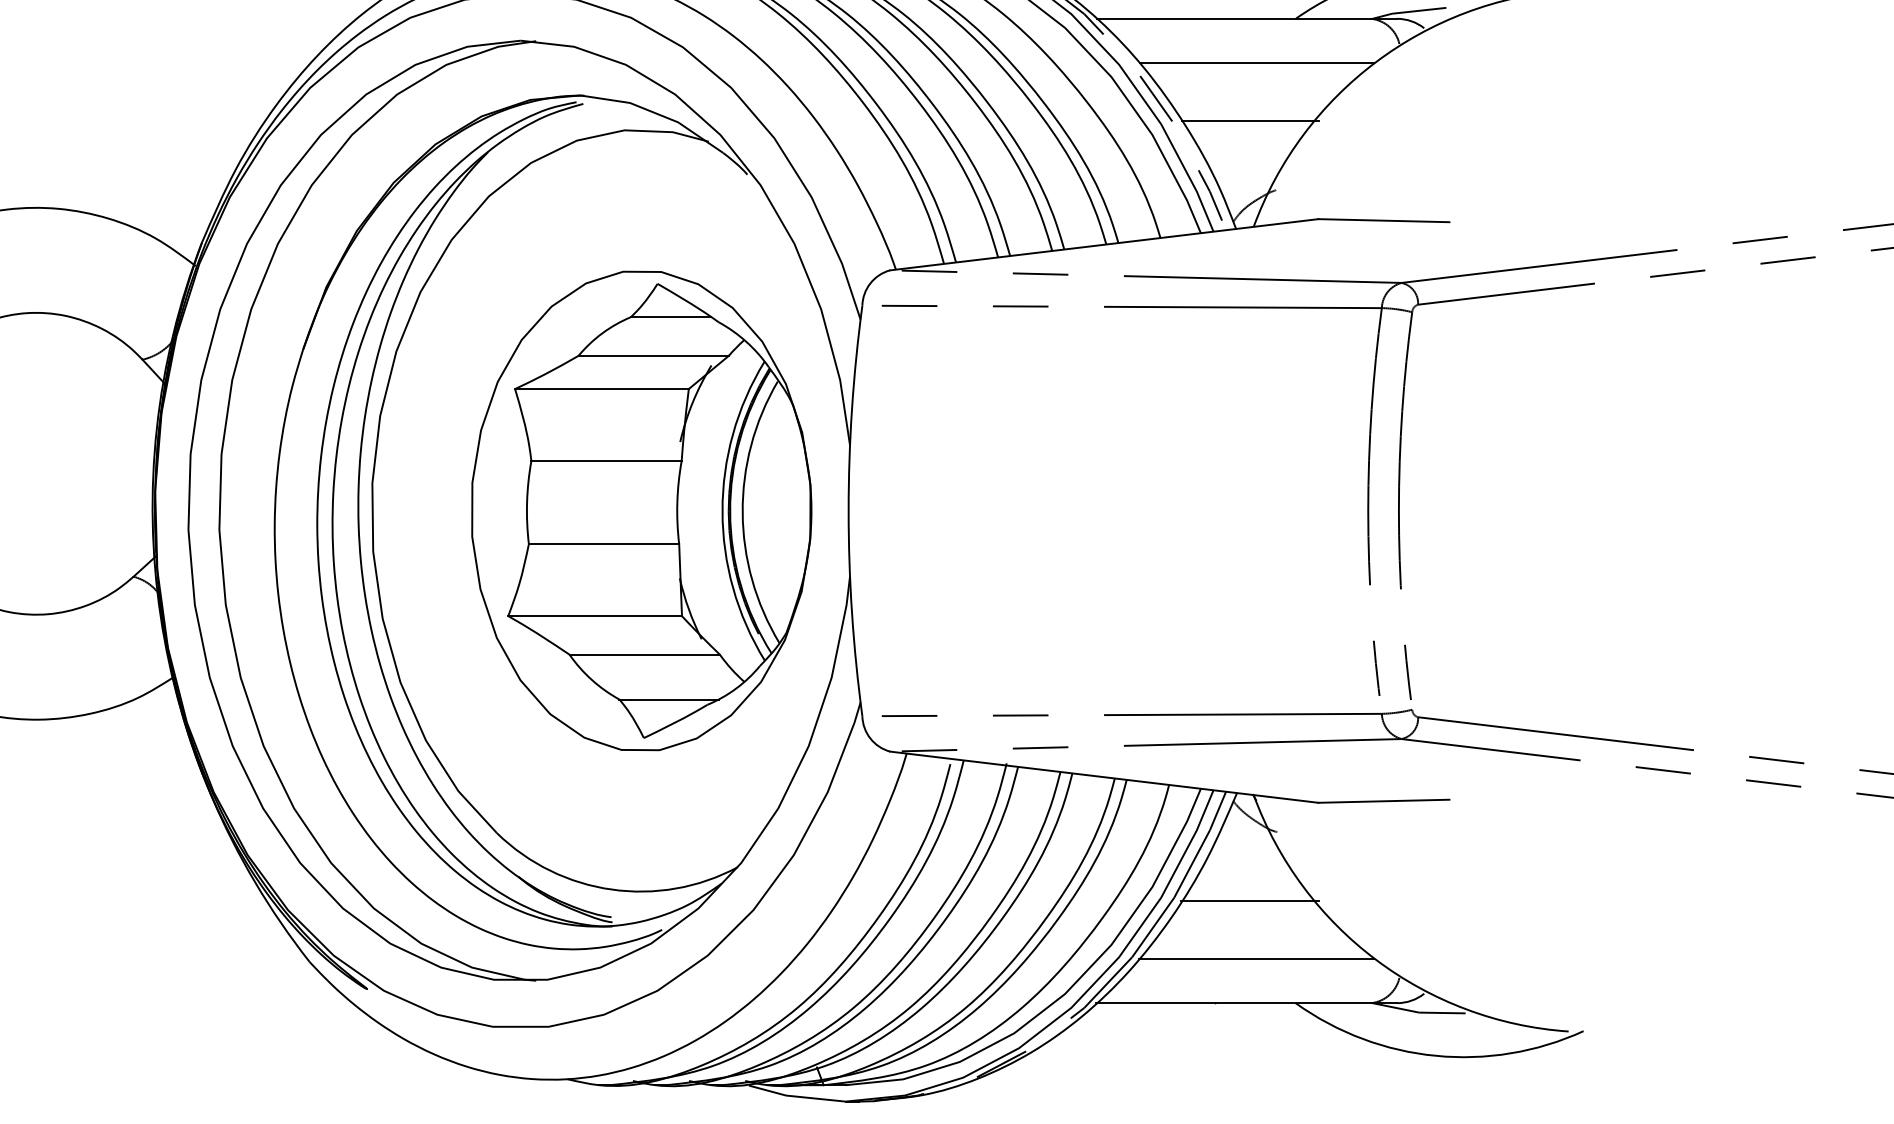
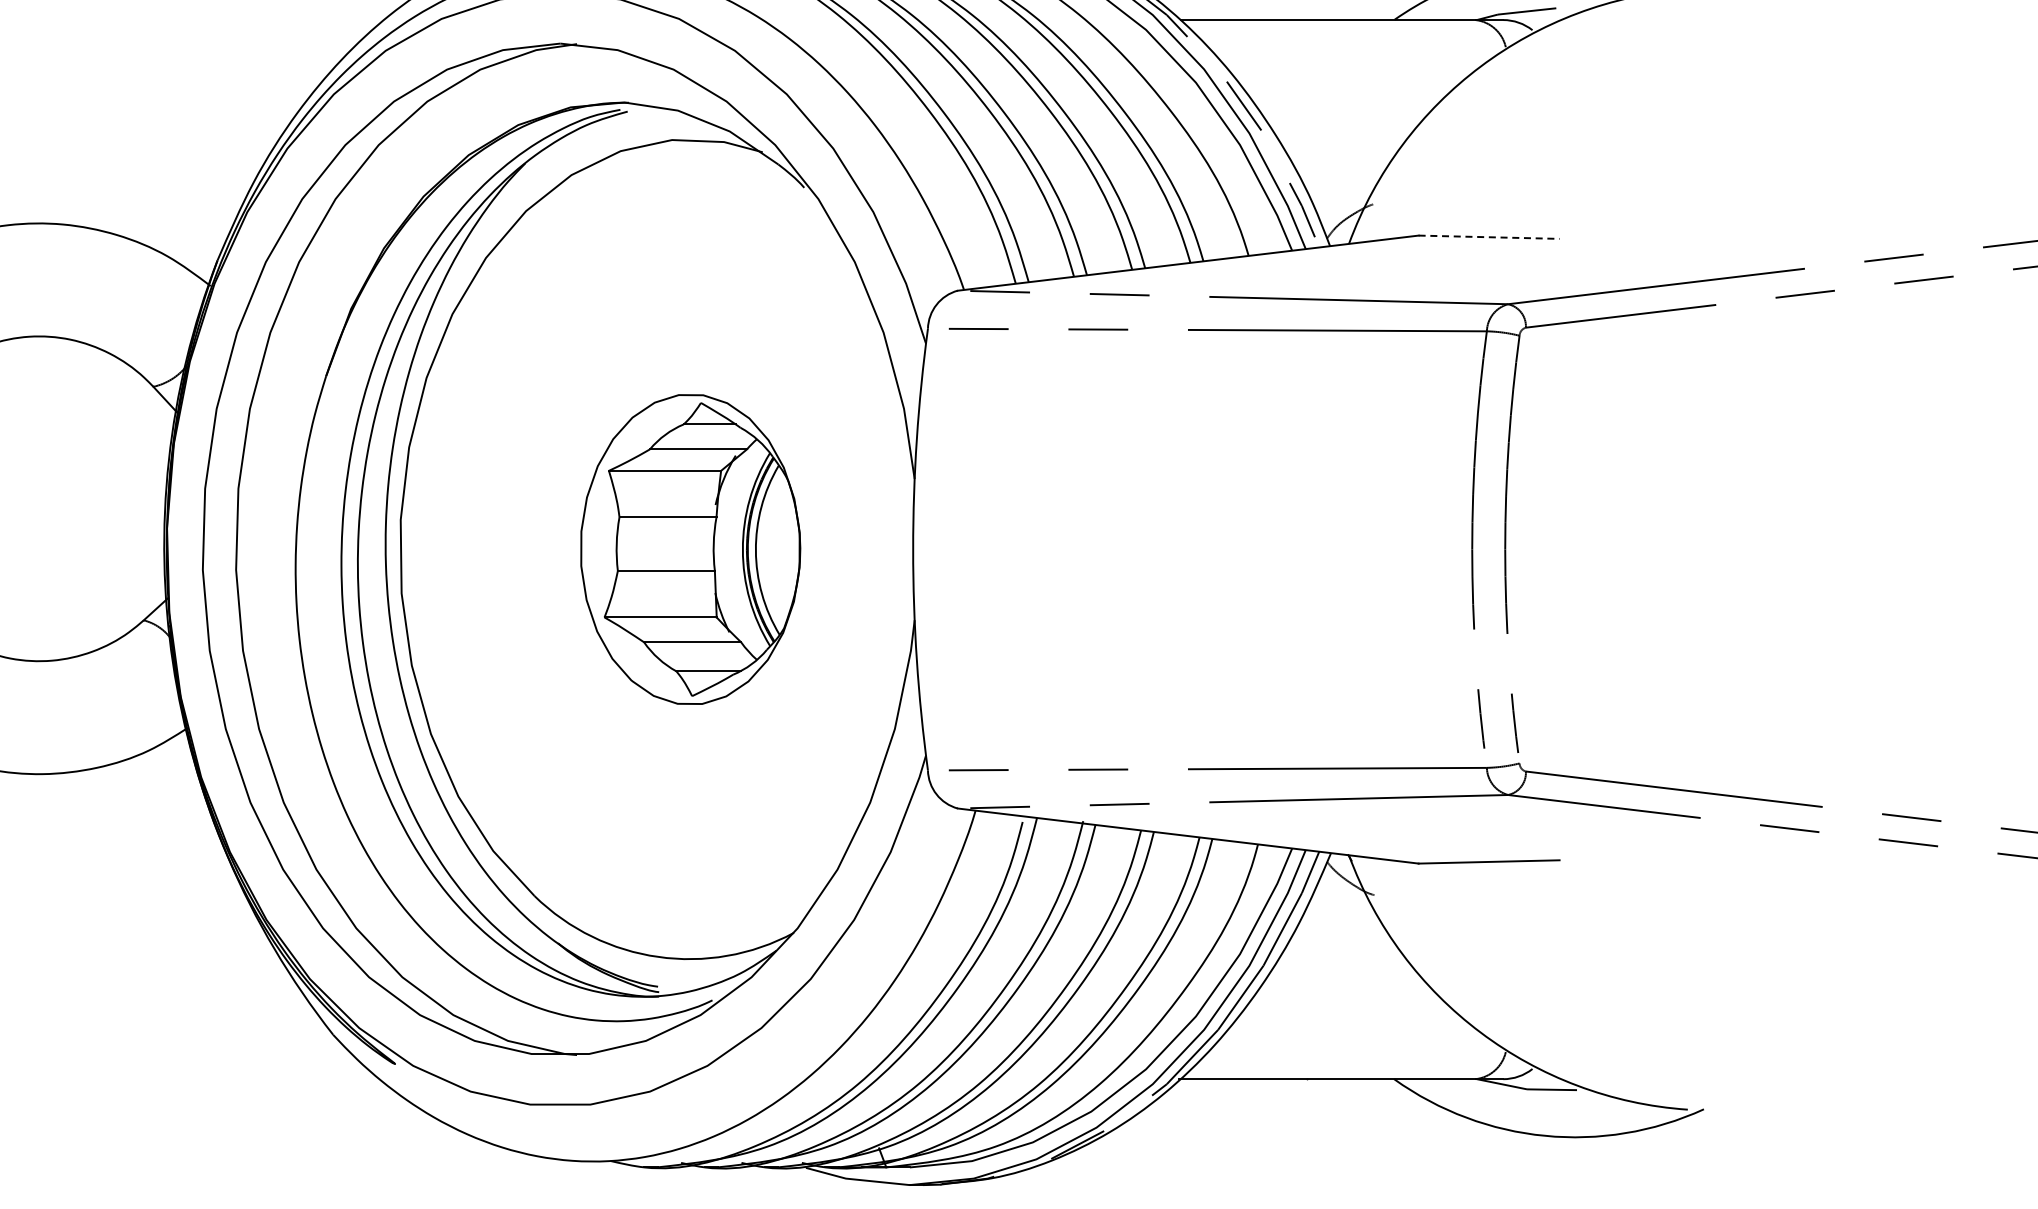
line: (1256, 62) -> (1352, 67), removed
line: (1249, 120) -> (1344, 129), removed
line: (1384, 220) -> (1489, 237), solid -> dashed
part: (641, 510) -> (690, 549), size x0.6
line: (1249, 901) -> (1344, 969), removed
line: (1256, 959) -> (1352, 1032), removed

